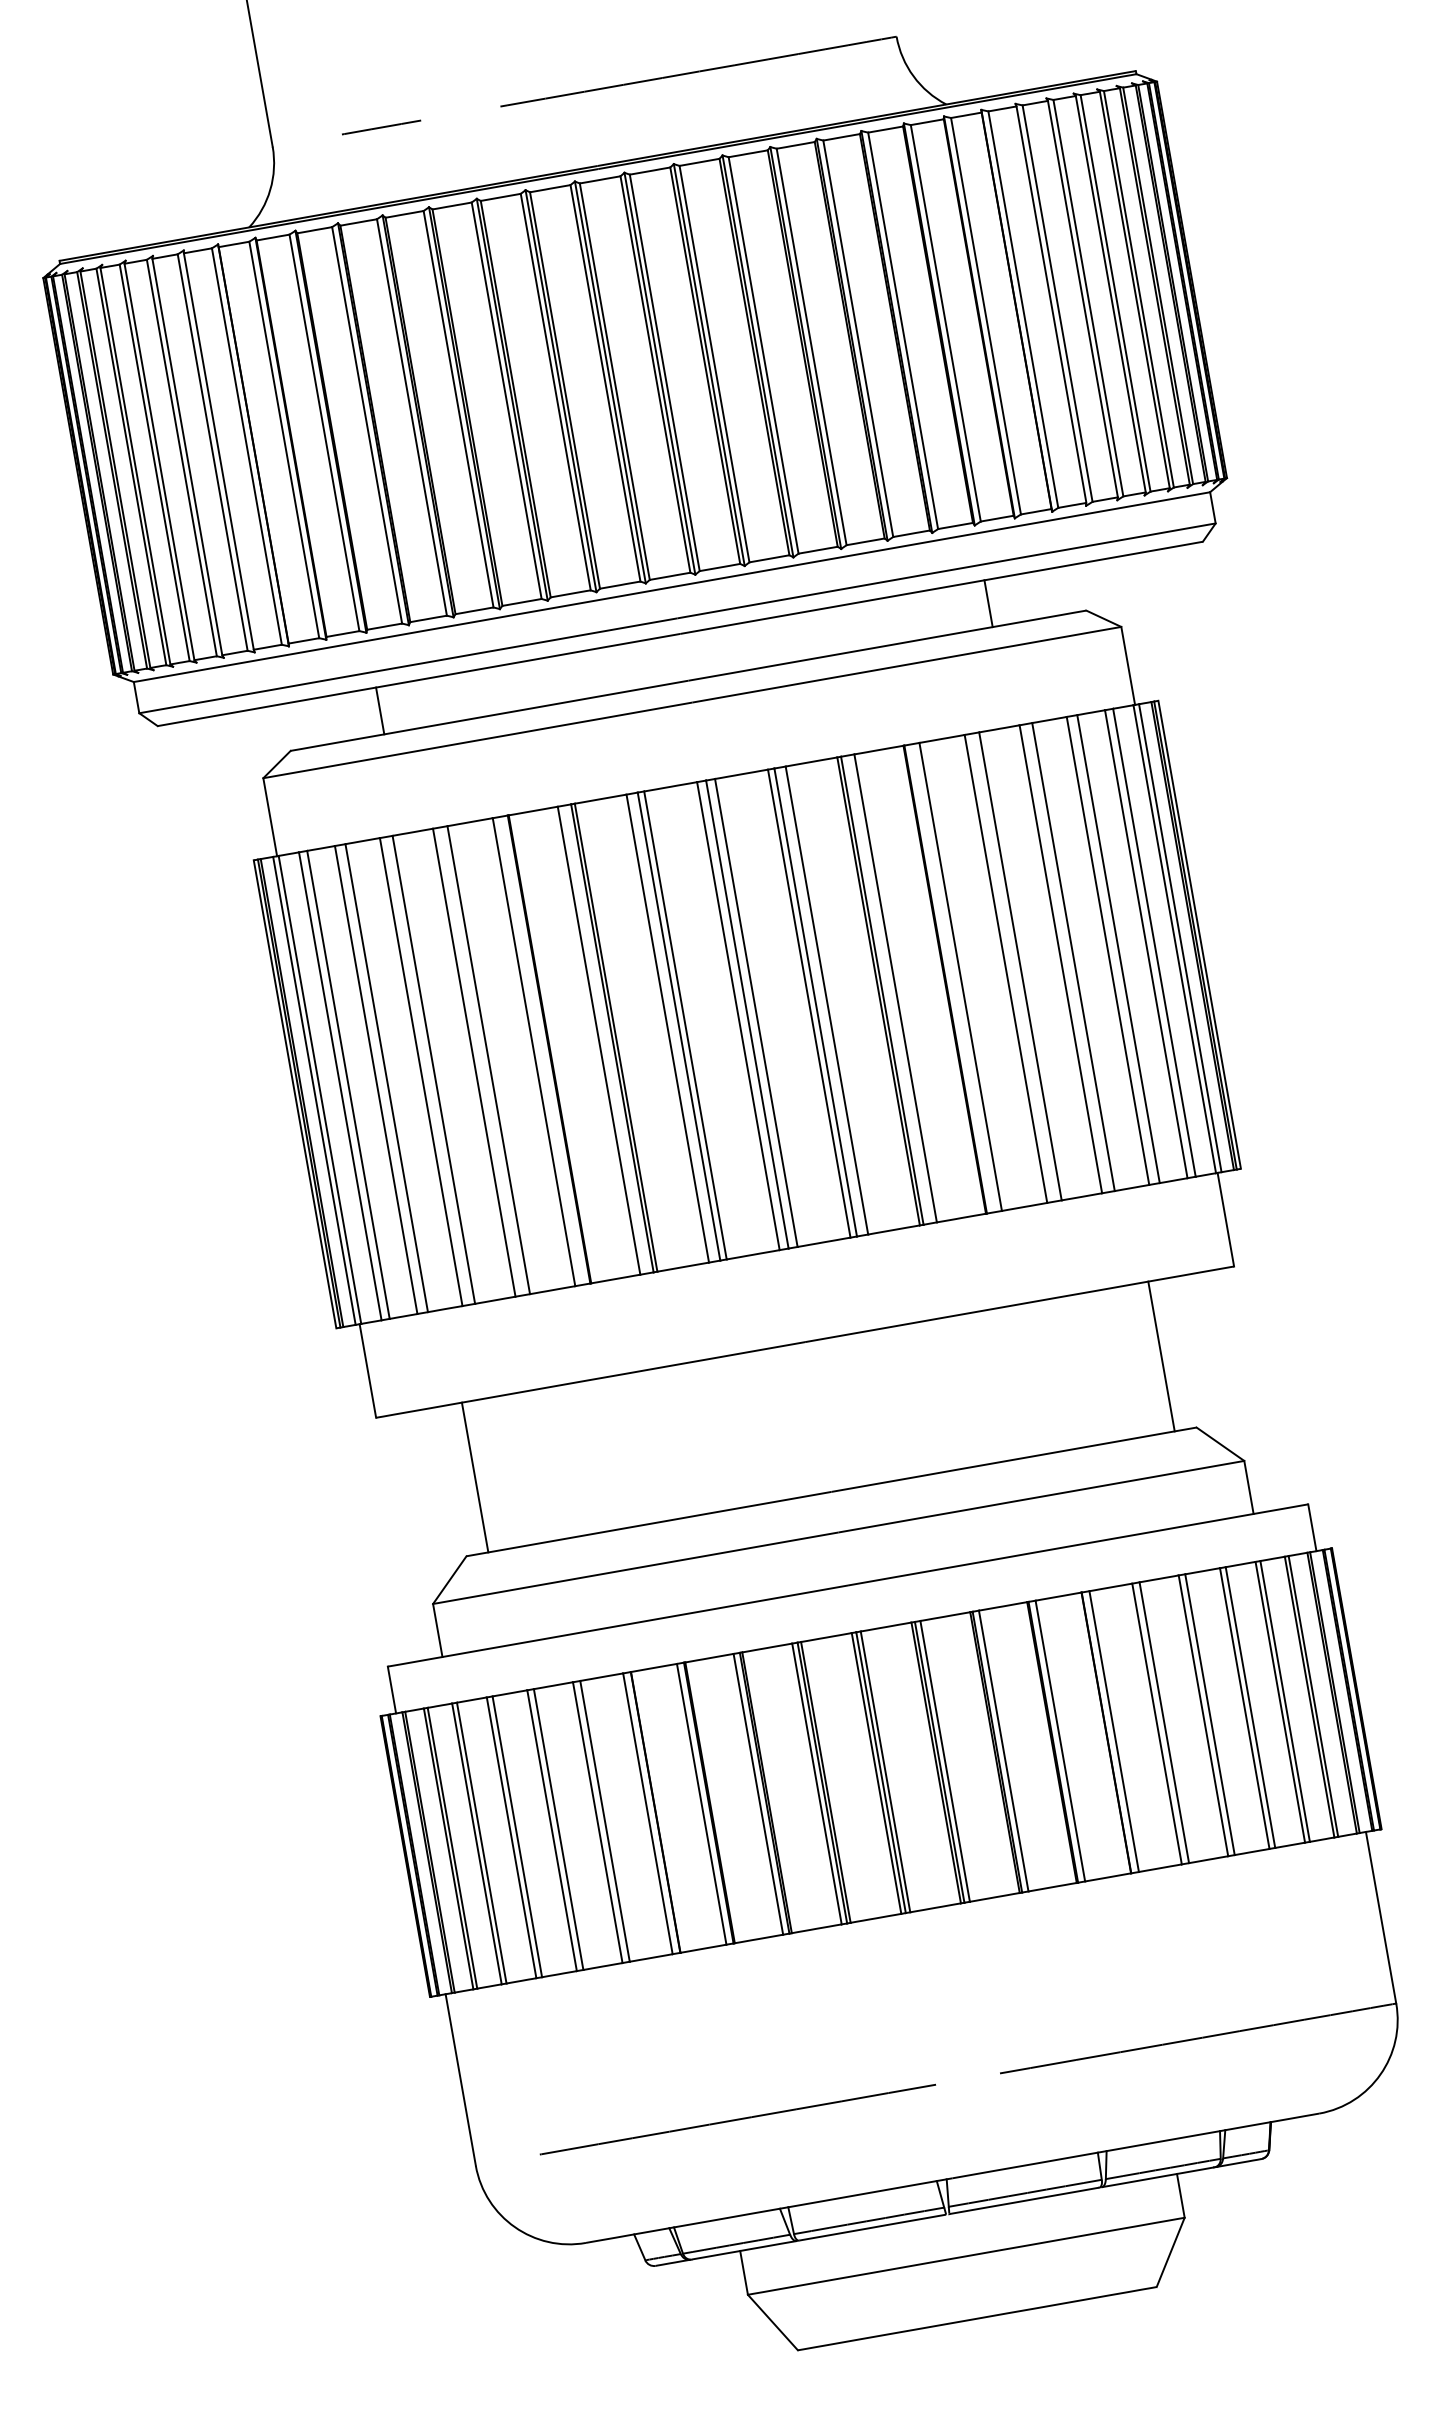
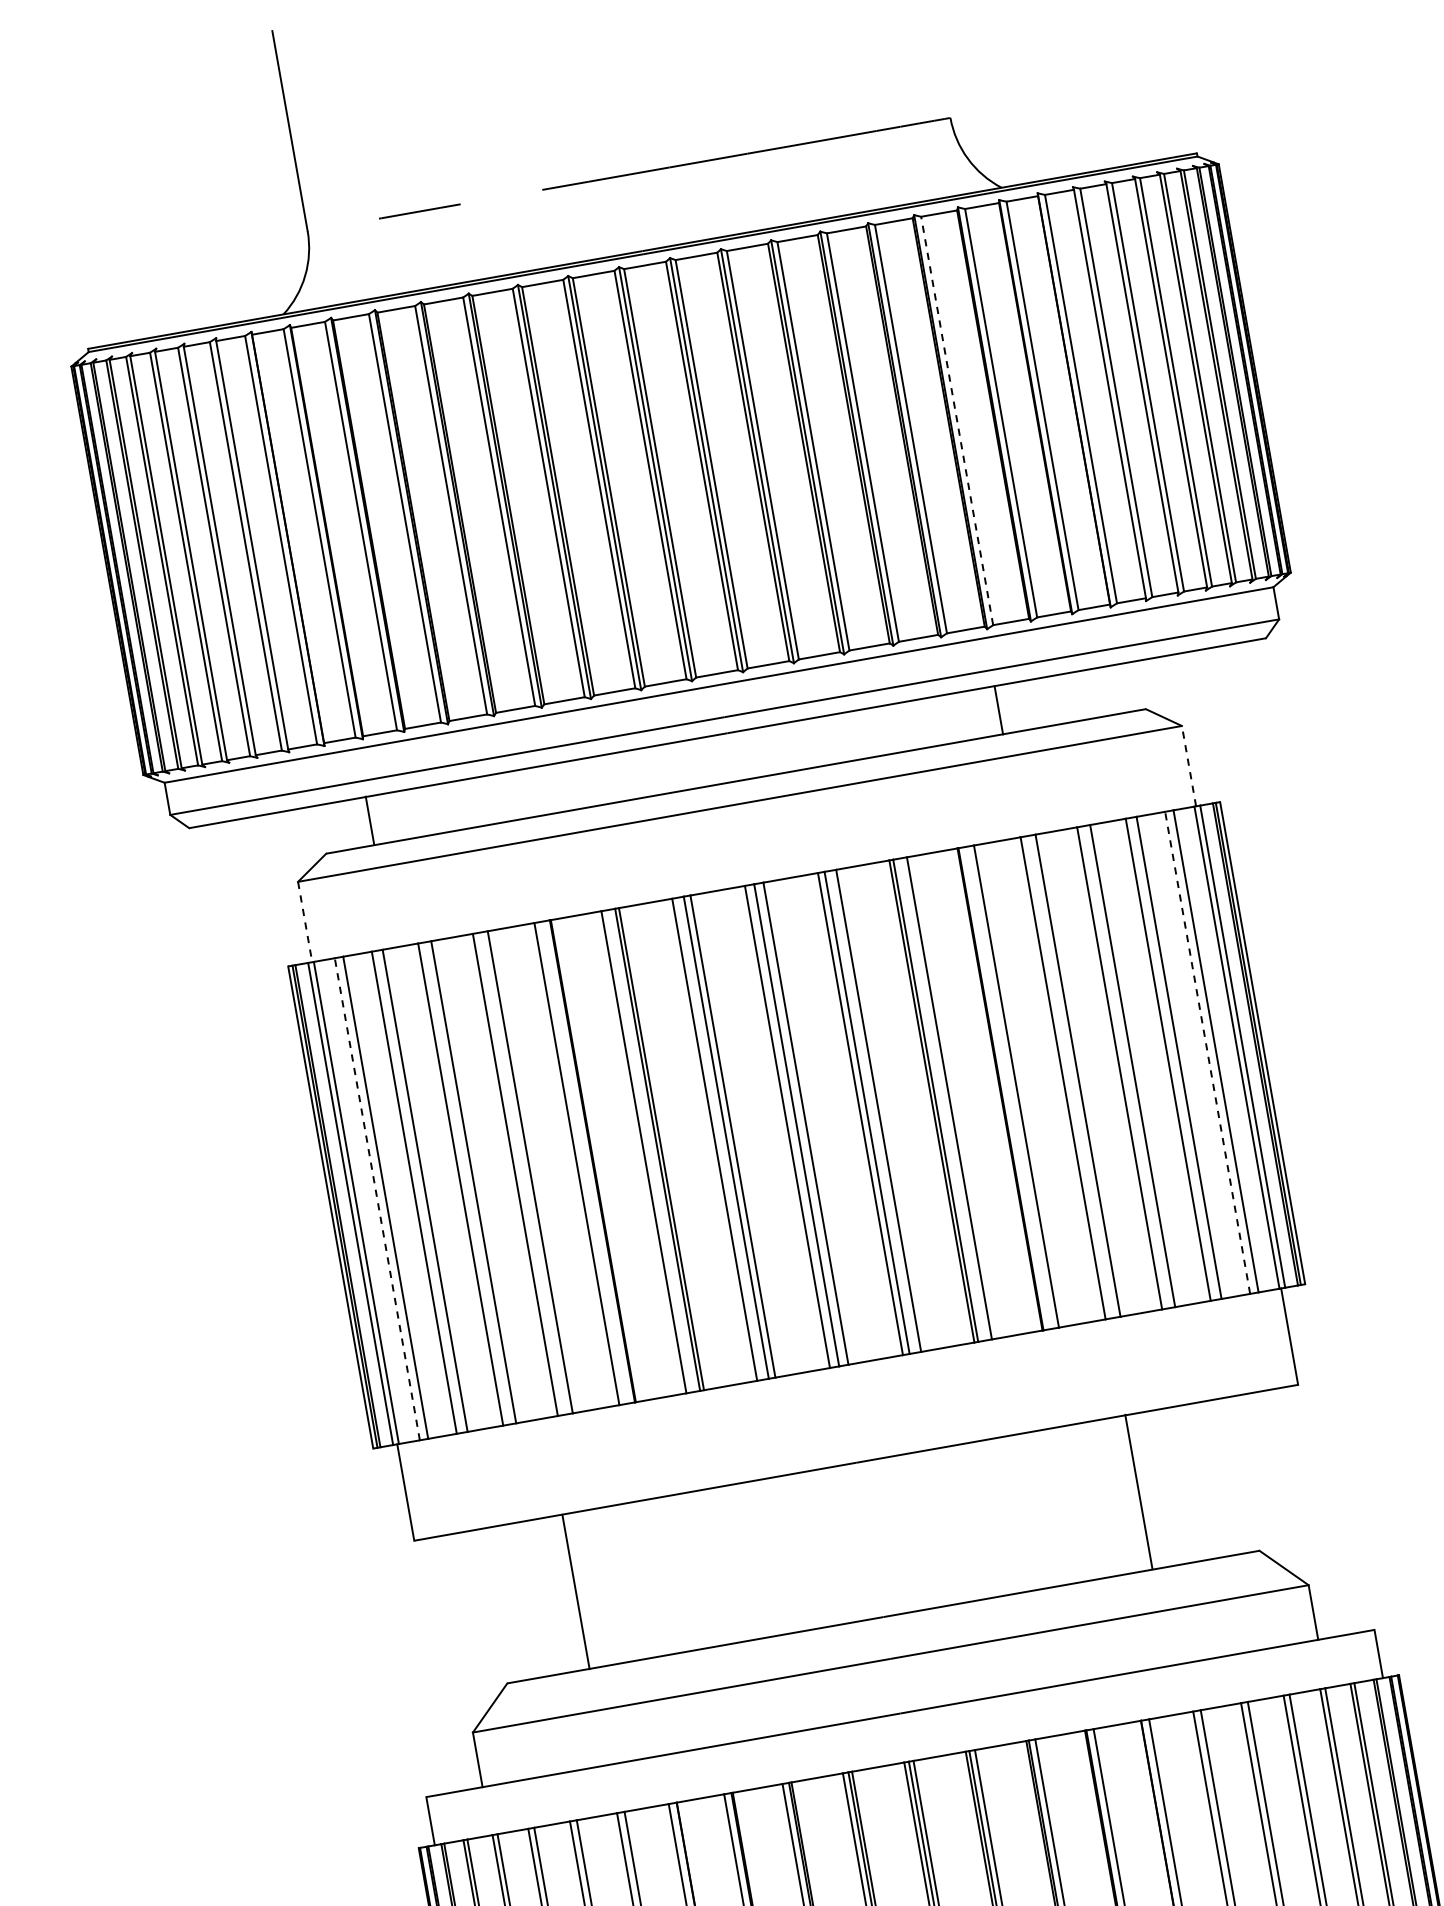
line: (903, 330) -> (957, 420), solid -> dashed
line: (988, 603) -> (998, 710), moved
line: (1128, 665) -> (1189, 765), solid -> dashed
line: (380, 710) -> (370, 820), moved
line: (270, 817) -> (305, 922), solid -> dashed
line: (1146, 944) -> (1207, 1053), solid -> dashed
line: (340, 1086) -> (377, 1199), solid -> dashed
line: (1161, 1356) -> (1138, 1492), moved
line: (474, 1477) -> (575, 1591), moved

